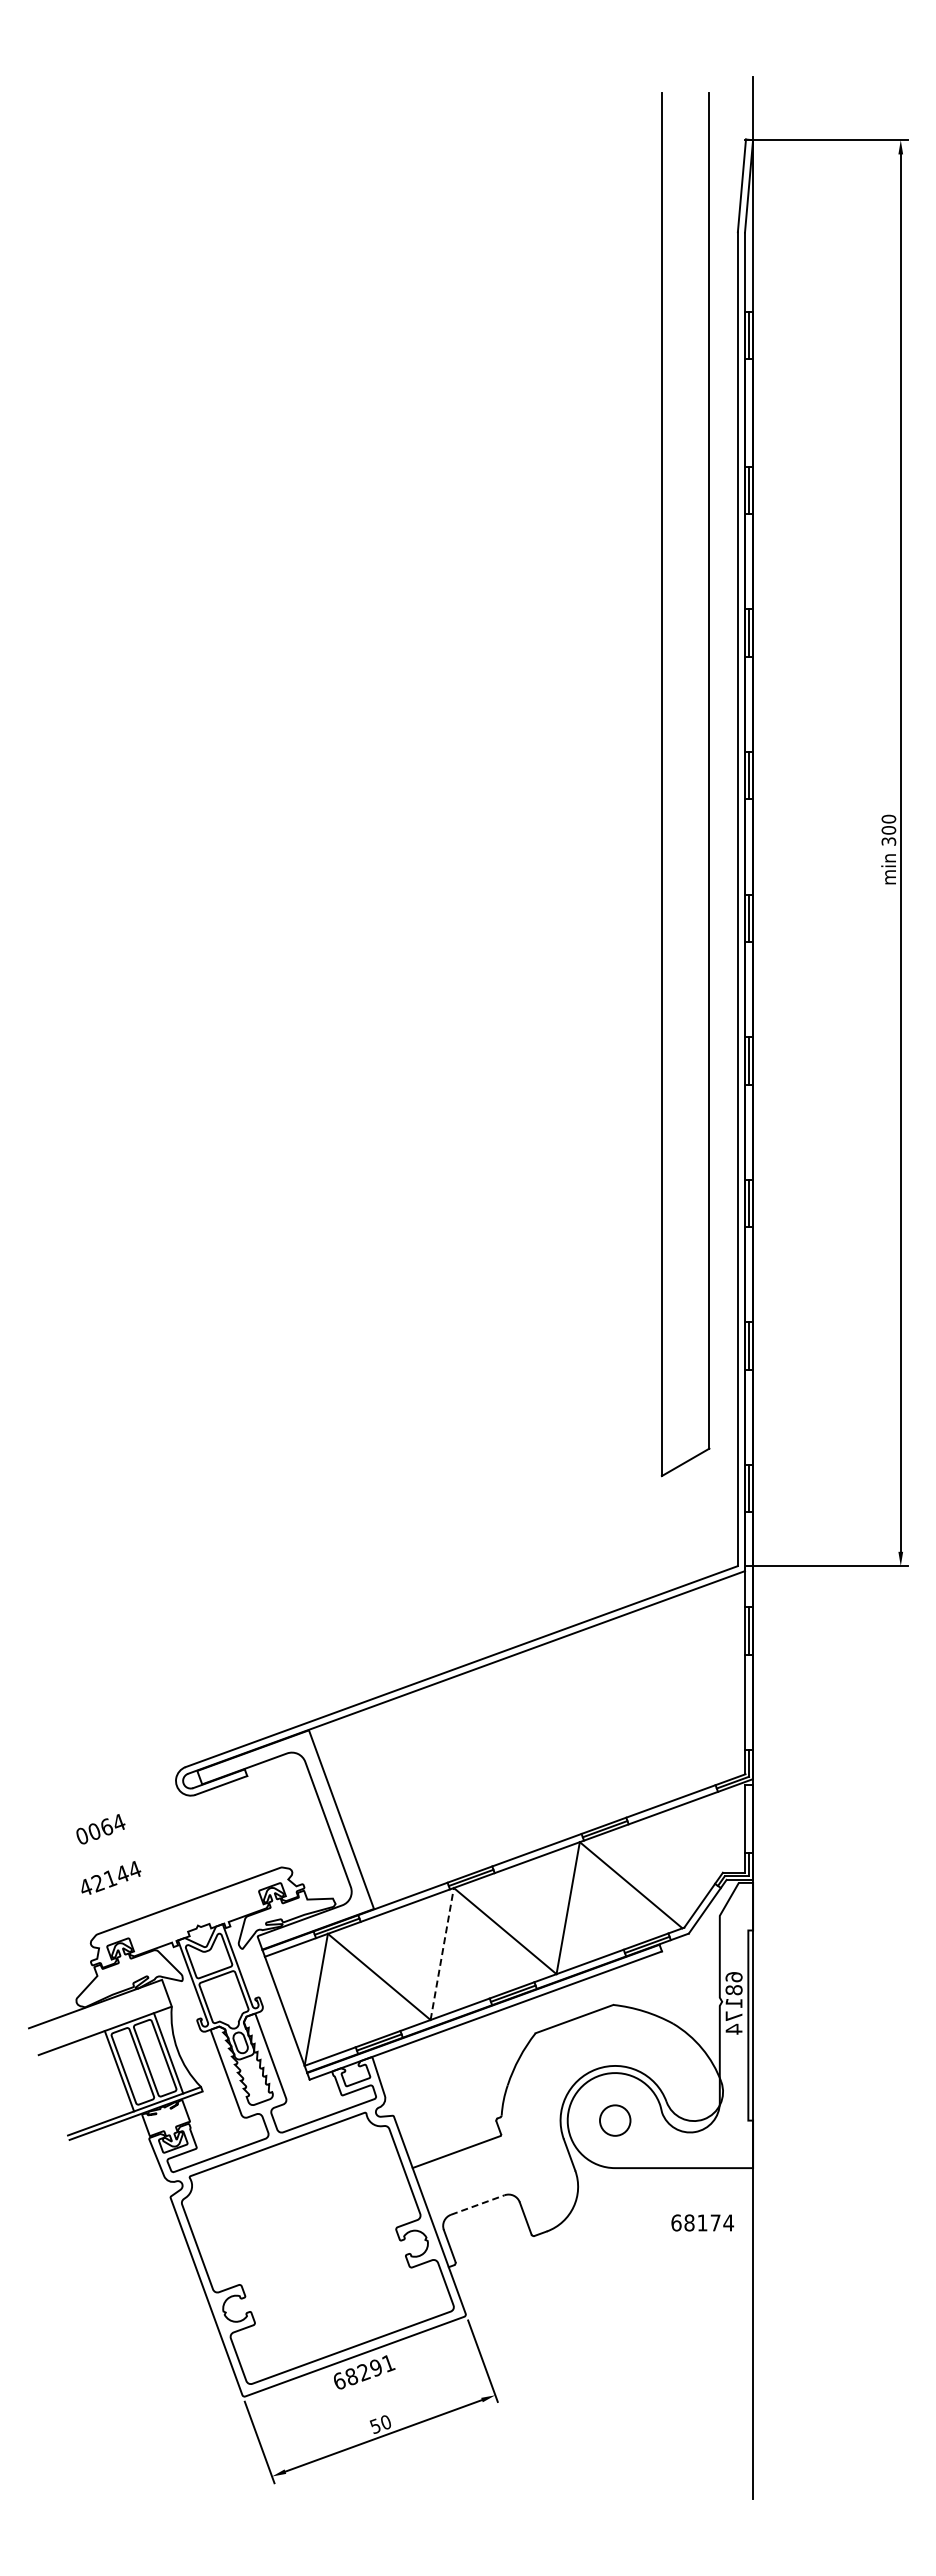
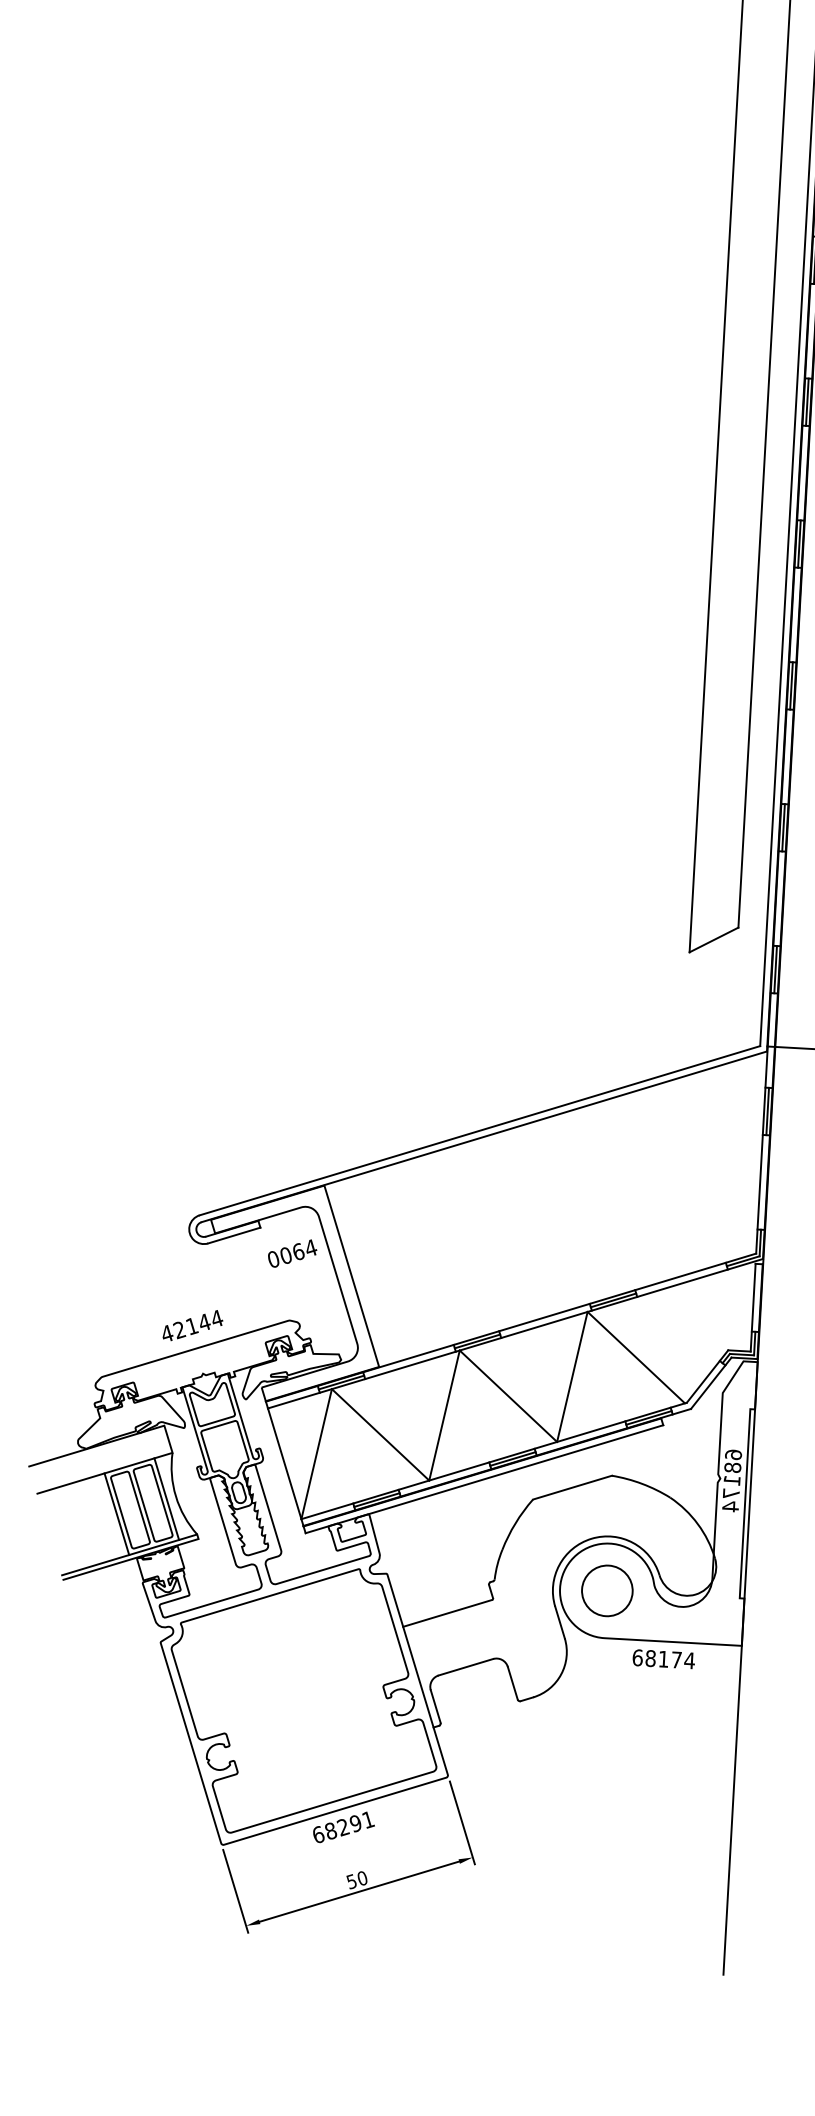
text: (100, 1829) -> (292, 1253), moved
text: (111, 1877) -> (193, 1325), moved
line: (442, 1953) -> (444, 1415), dashed -> solid
circle: (614, 2120) -> (606, 1590), size x1.67
line: (477, 2205) -> (465, 1667), dashed -> solid
text: (702, 2222) -> (663, 1658), moved

